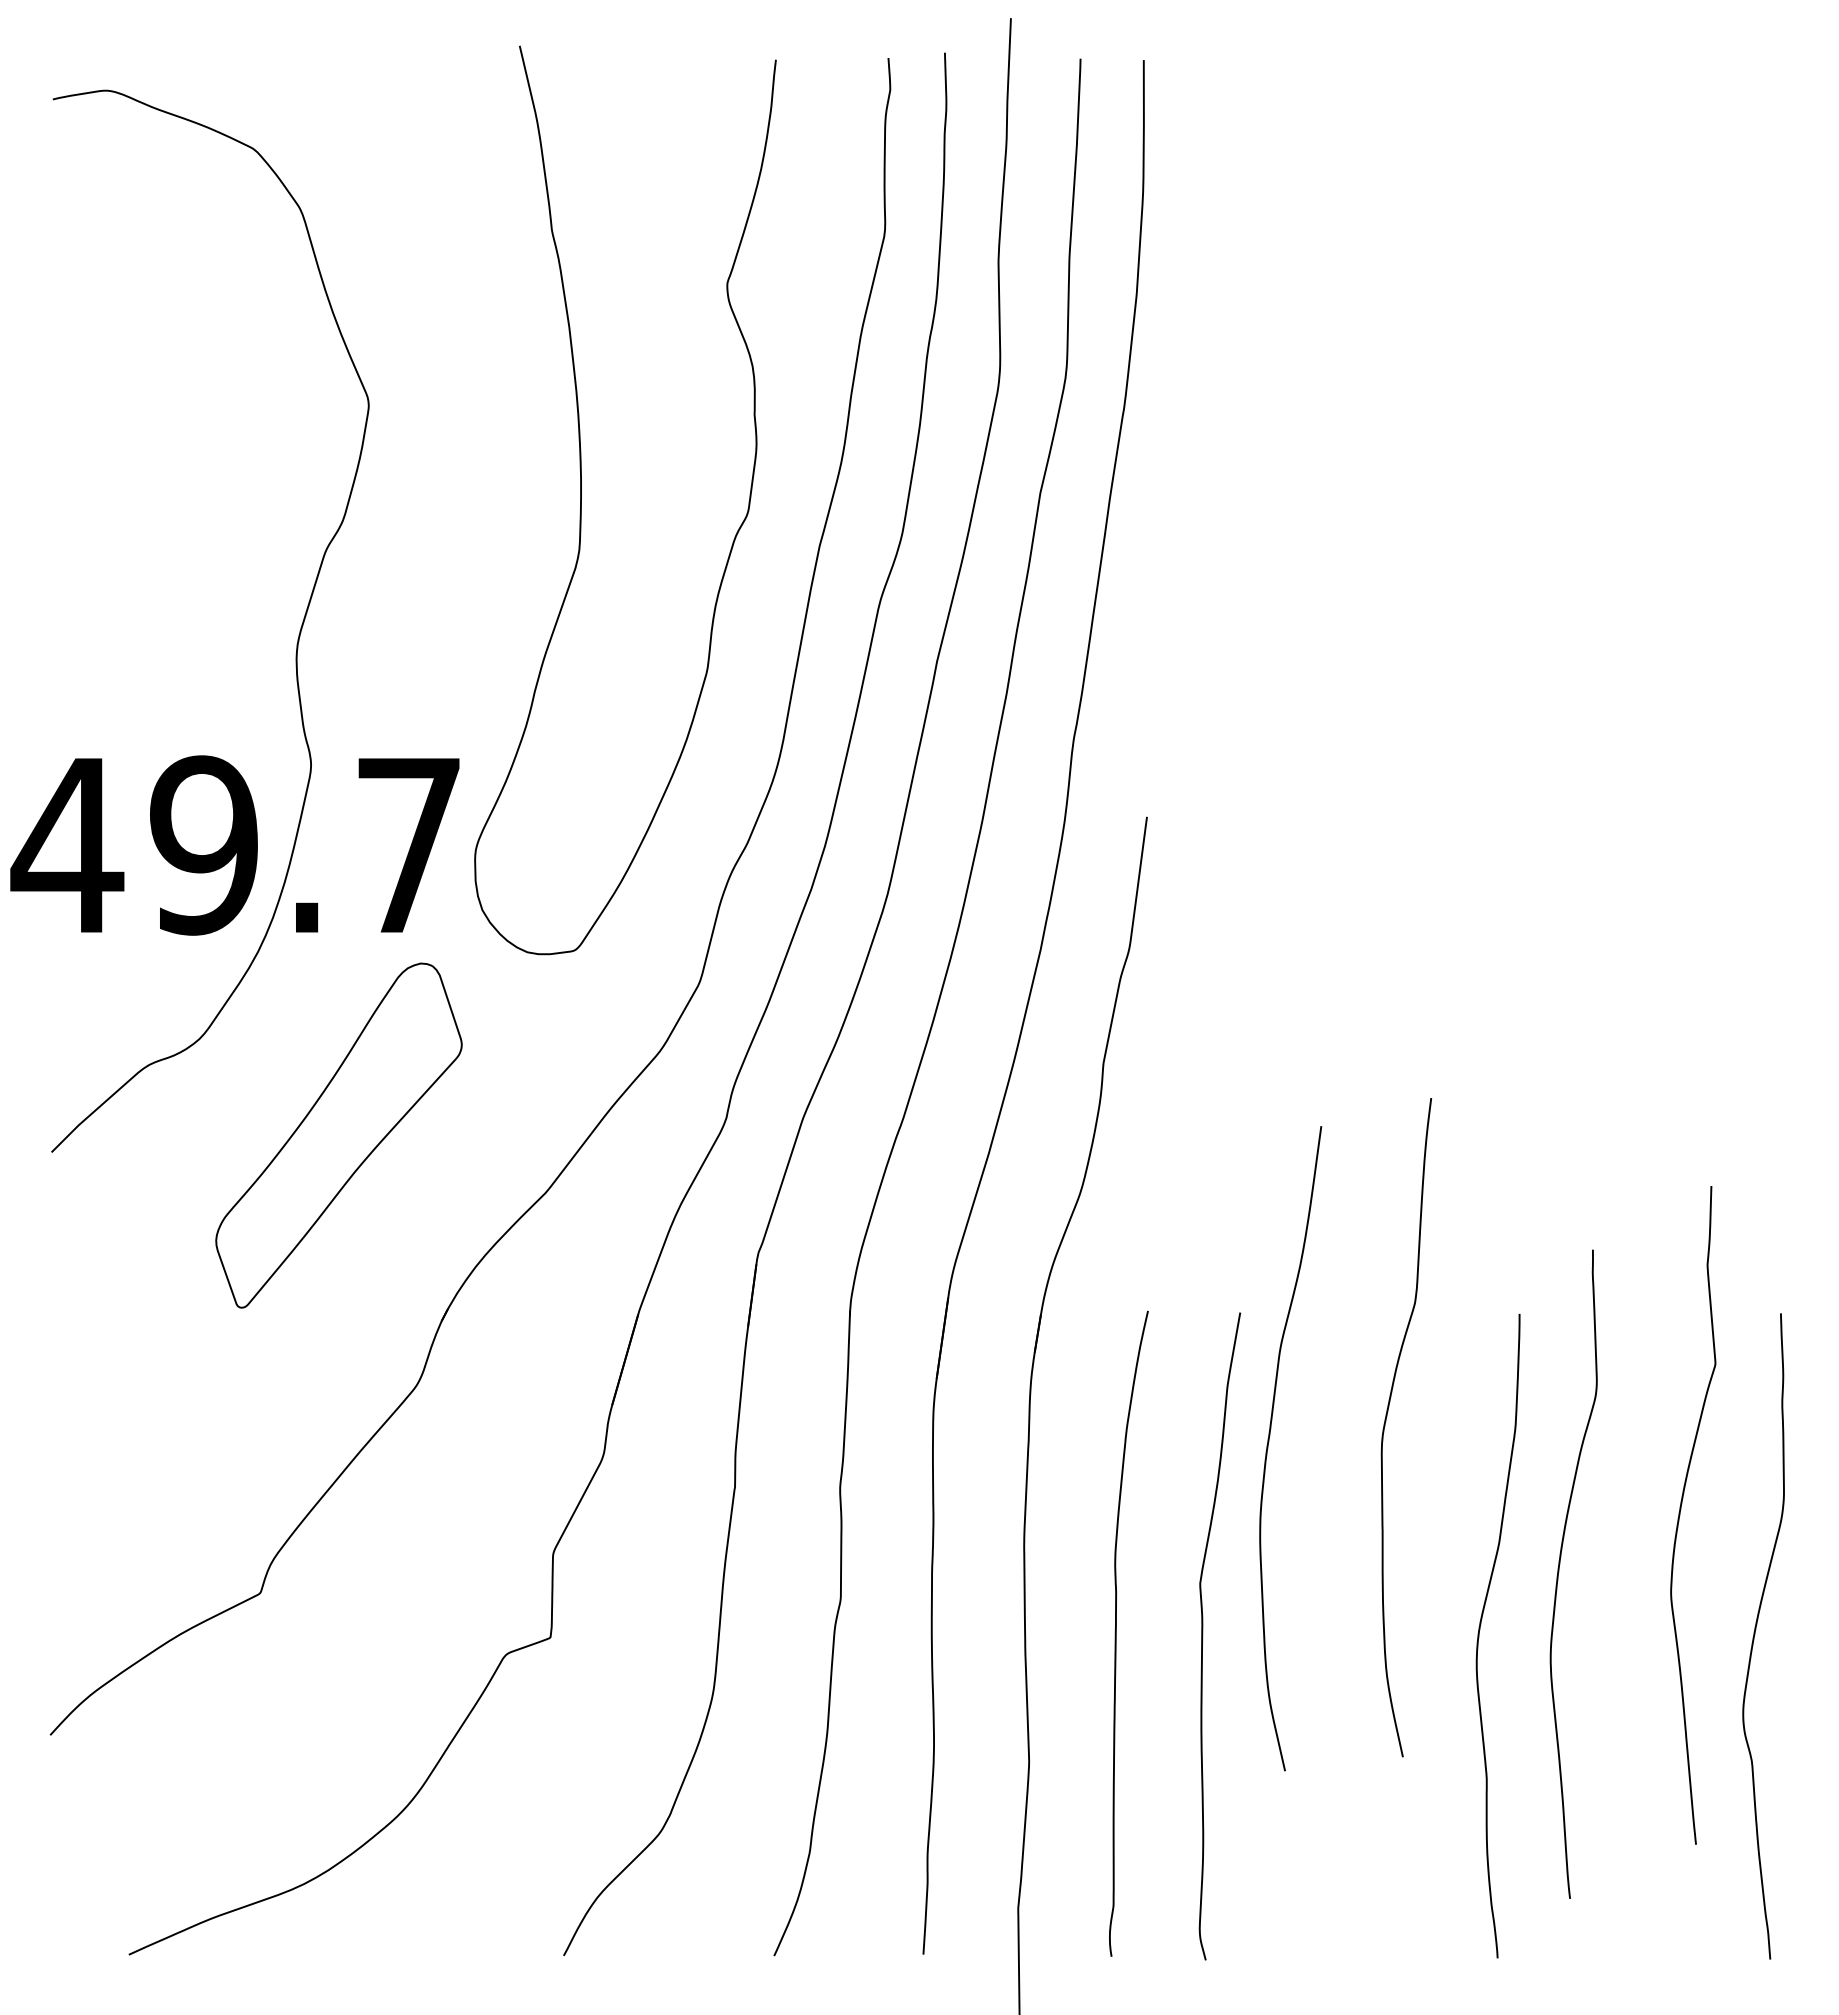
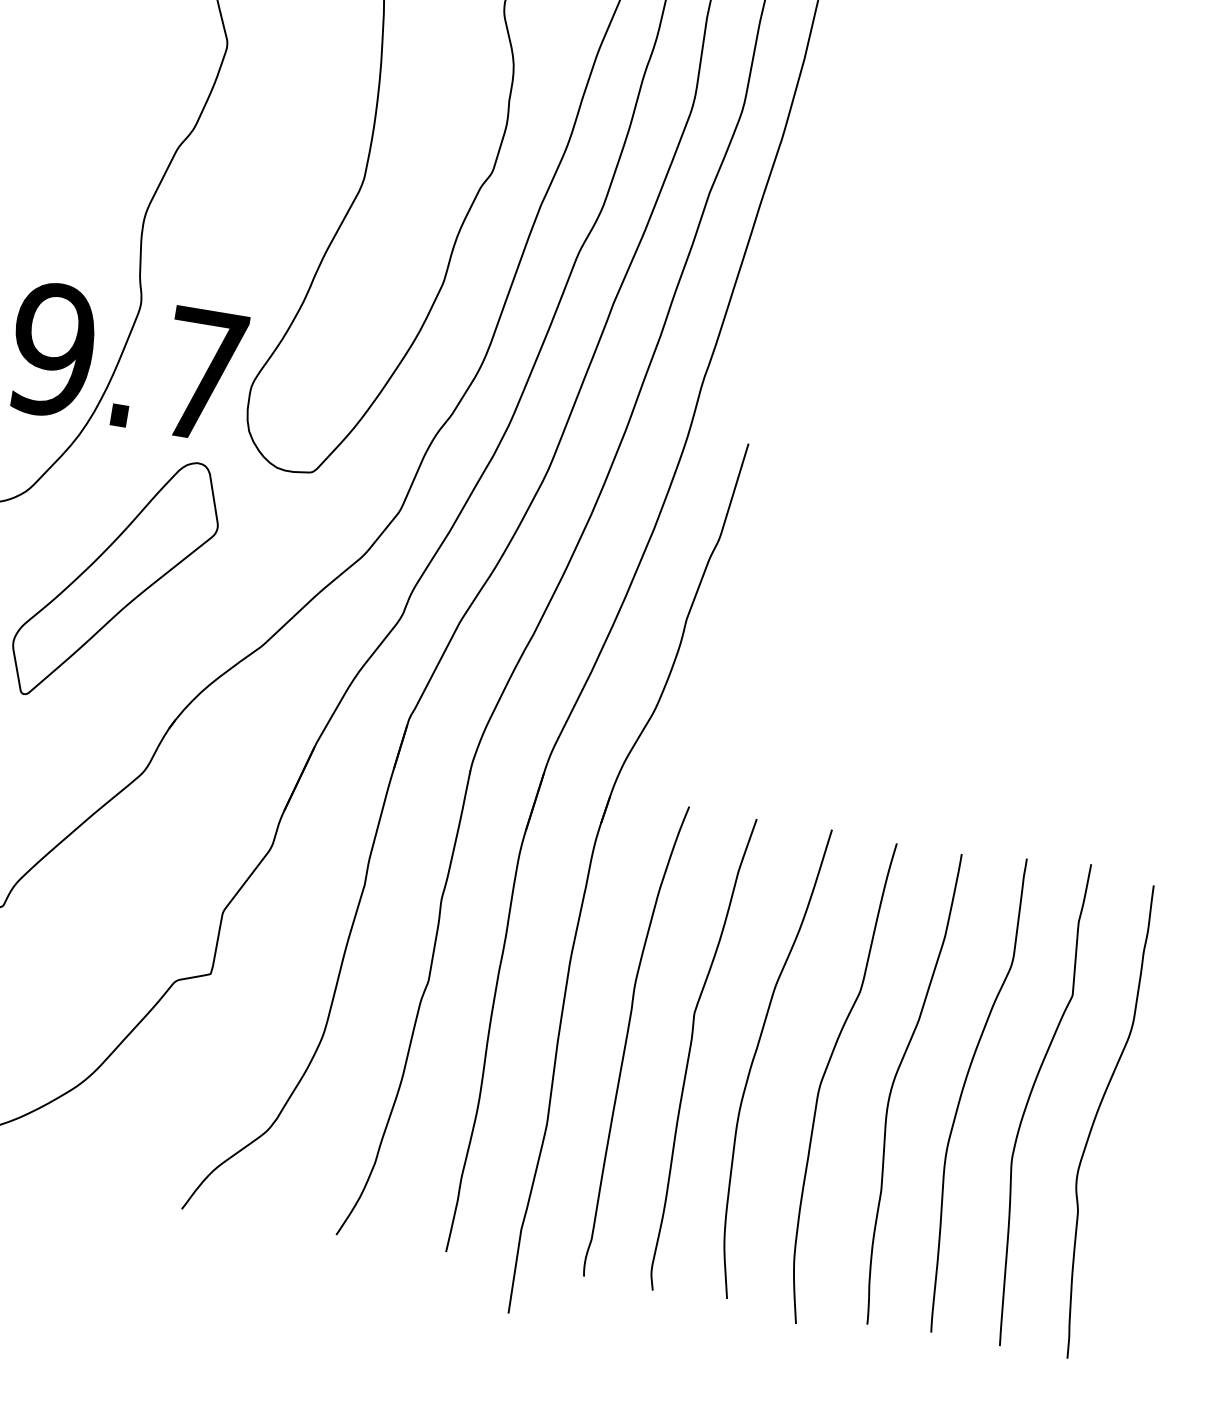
curve: (1386, 1421) -> (824, 1075), moved
curve: (1269, 1442) -> (755, 1055), moved
curve: (1680, 1515) -> (1028, 1102), moved
curve: (1559, 1572) -> (963, 1091), moved

